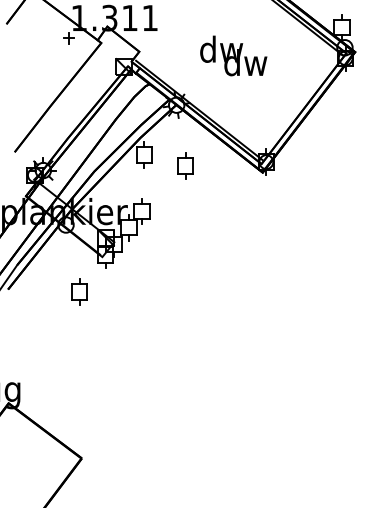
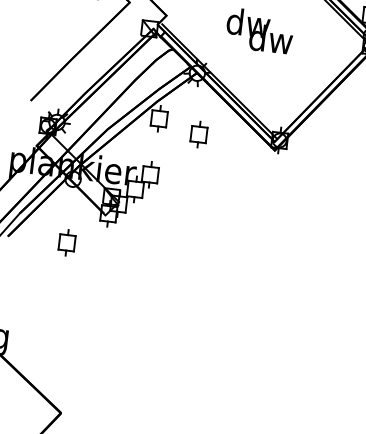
part: (79, 291) -> (67, 242), moved

